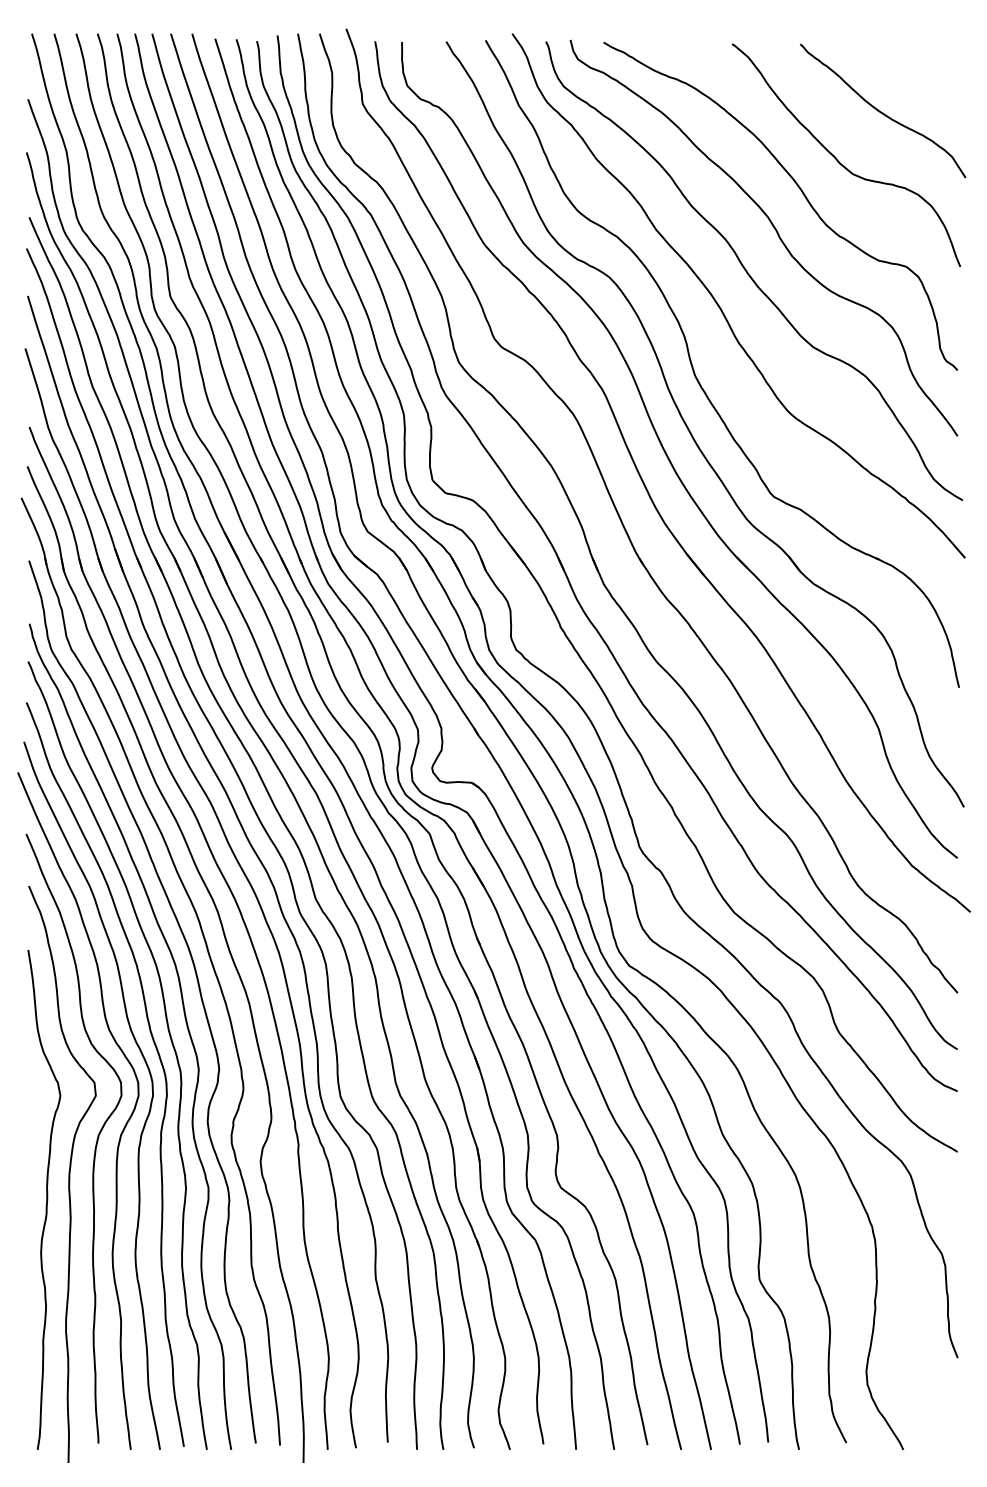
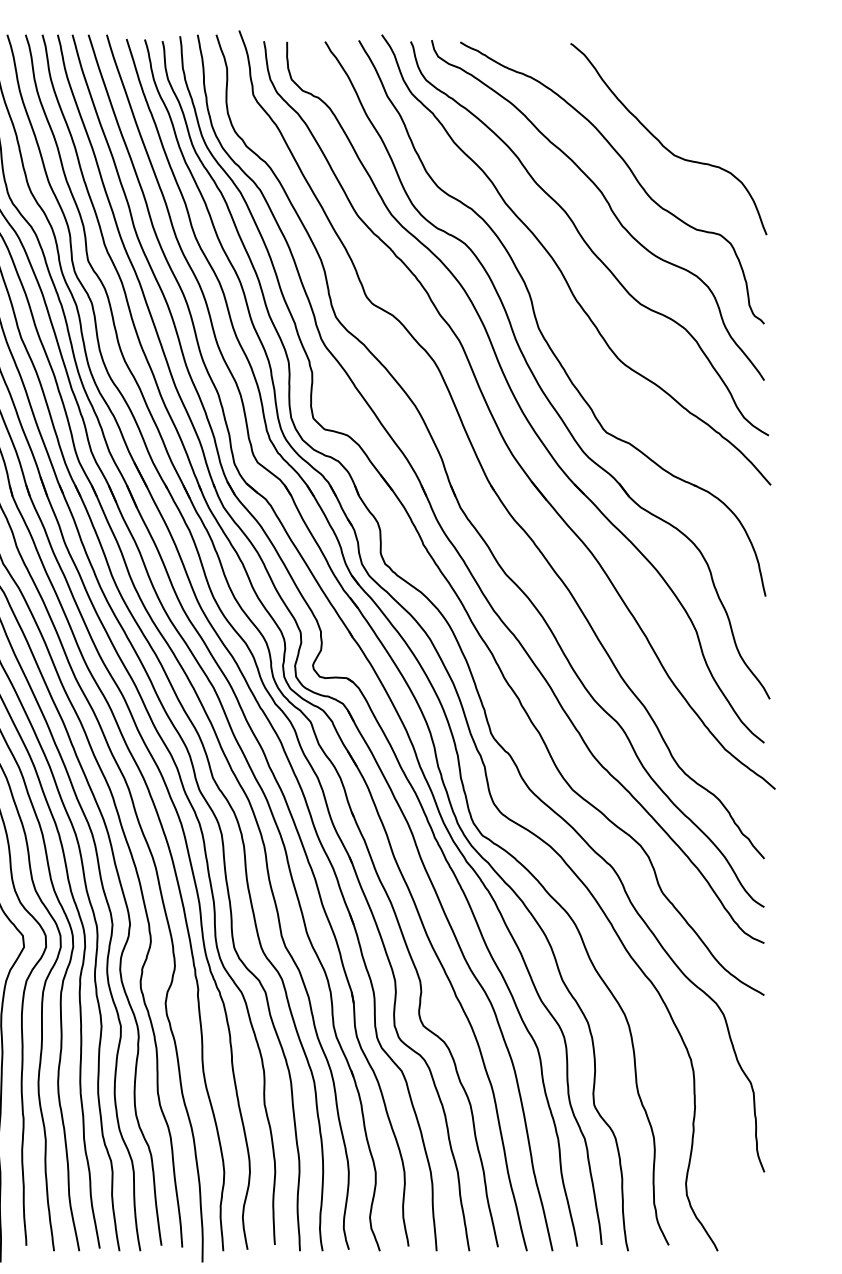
curve: (883, 112) -> (700, 102), removed

